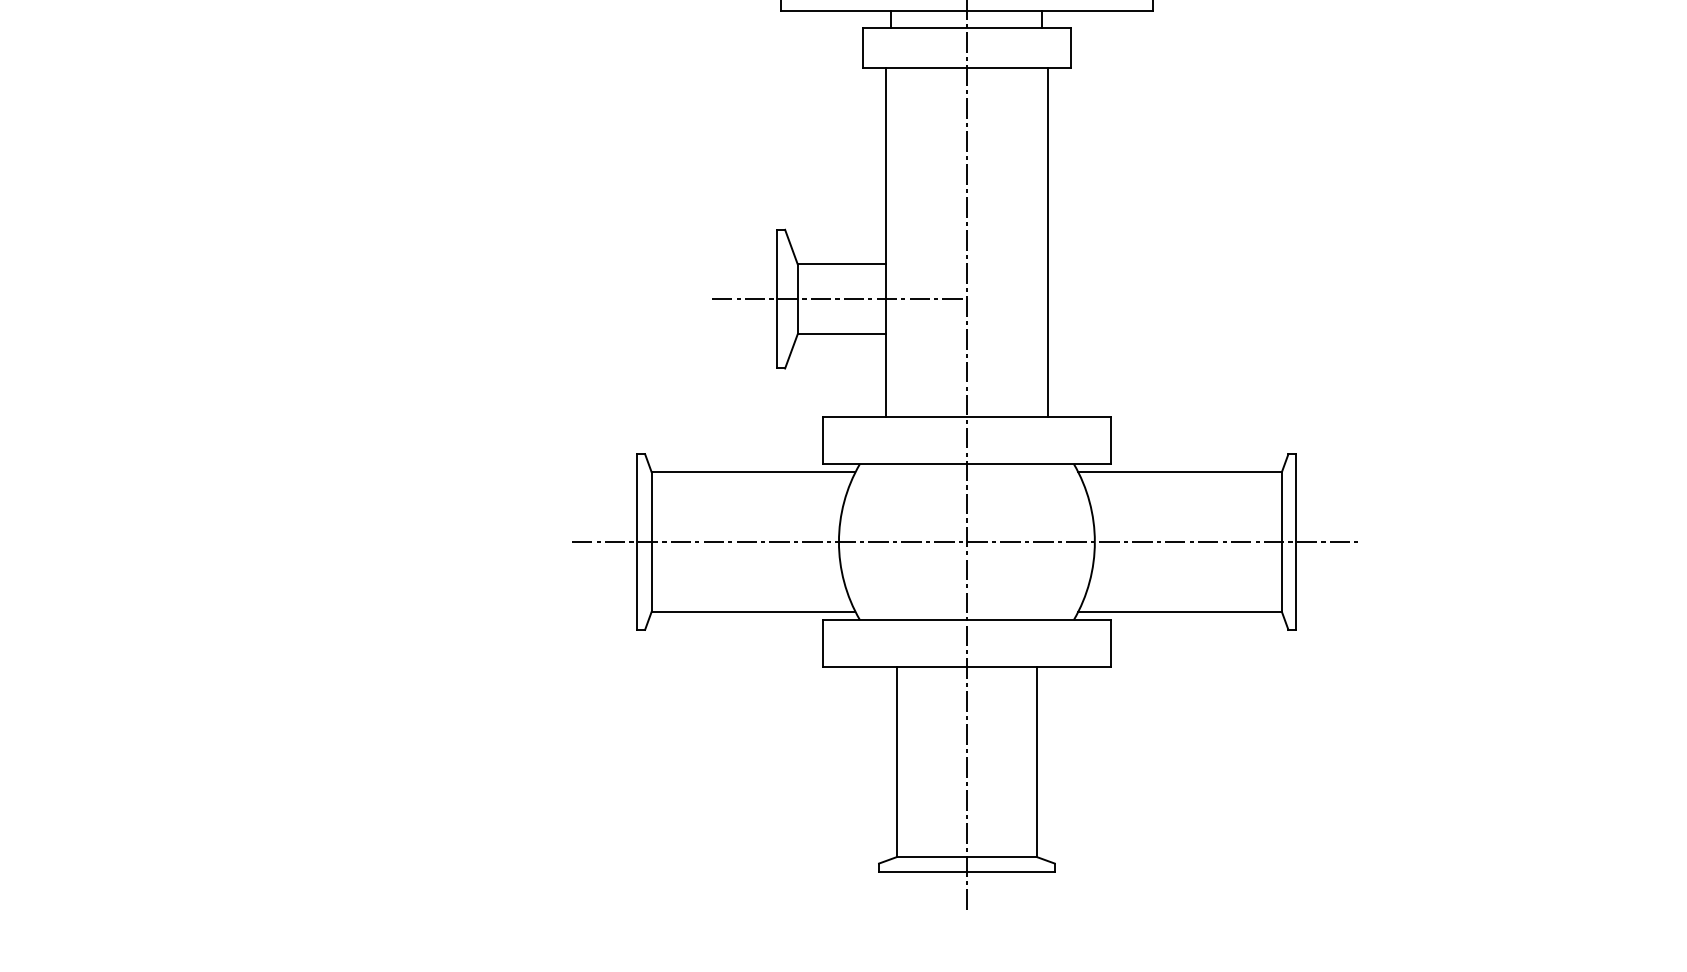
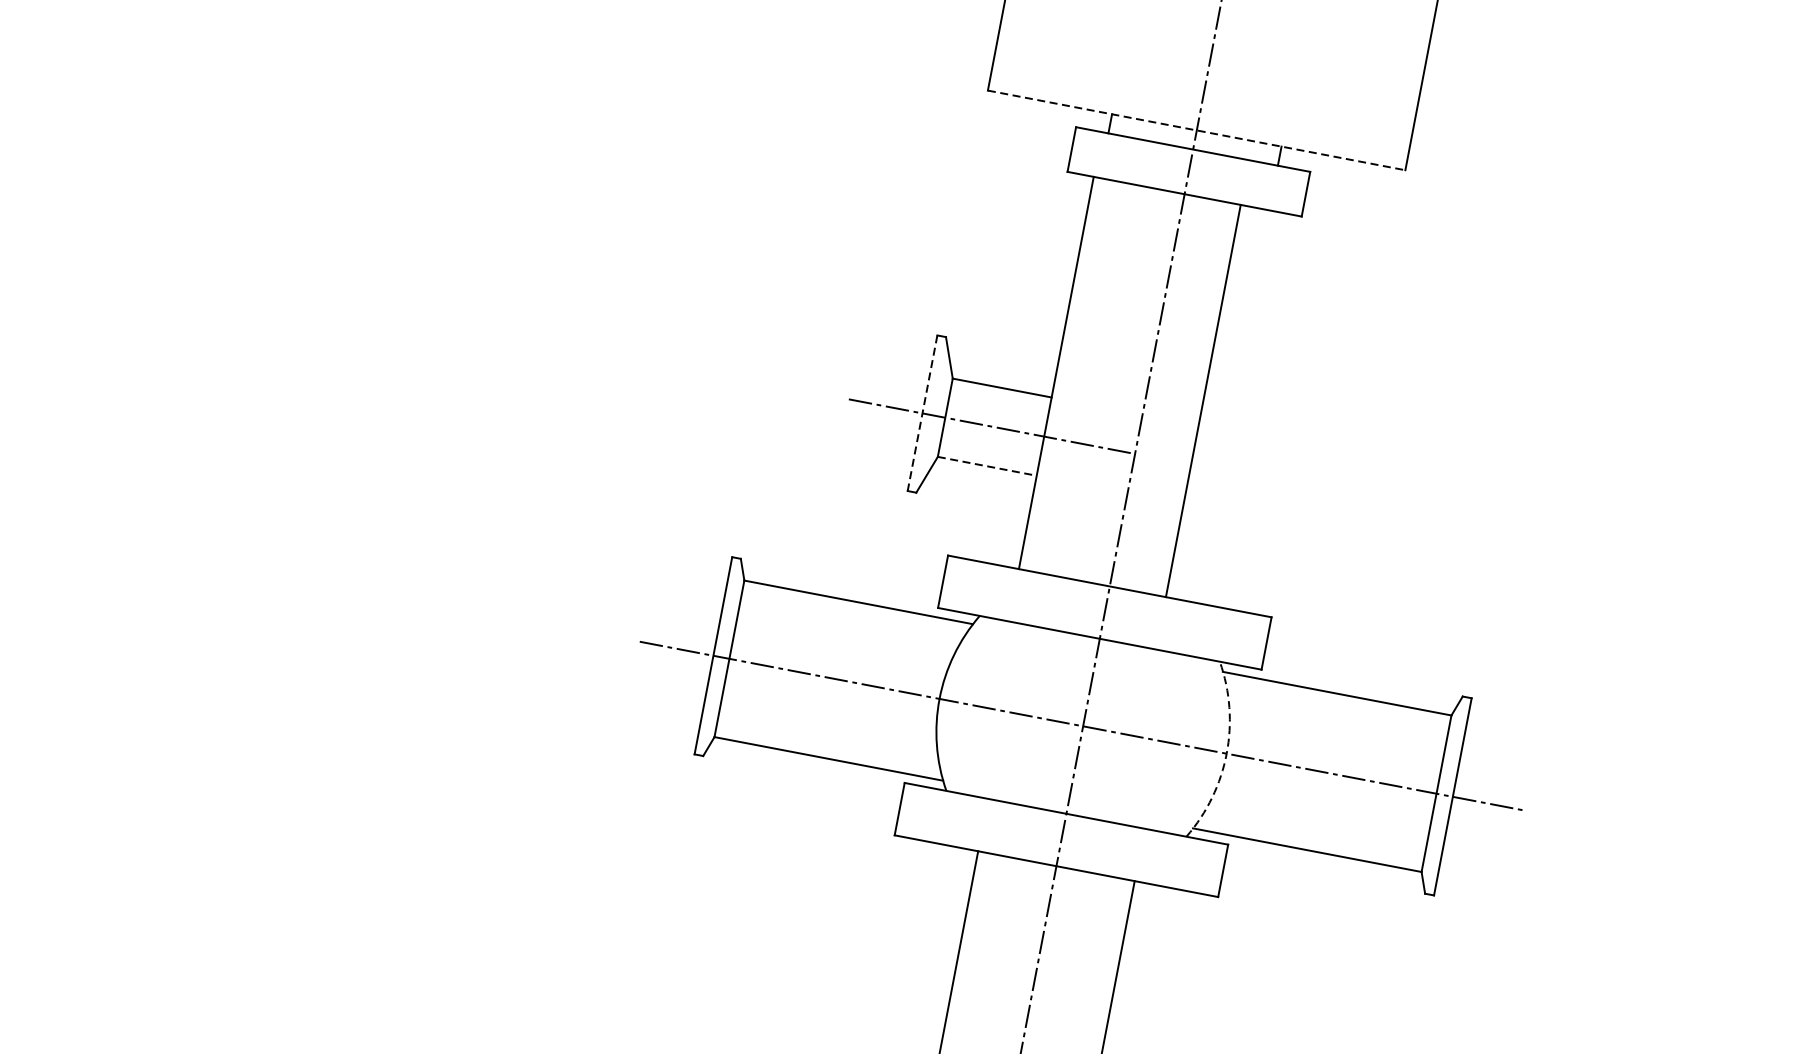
line: (967, 10) -> (1197, 130), solid -> dashed
line: (1047, 242) -> (1202, 400), moved
line: (777, 299) -> (922, 413), solid -> dashed
line: (842, 334) -> (987, 466), solid -> dashed
arc: (1094, 542) -> (1226, 754), solid -> dashed

